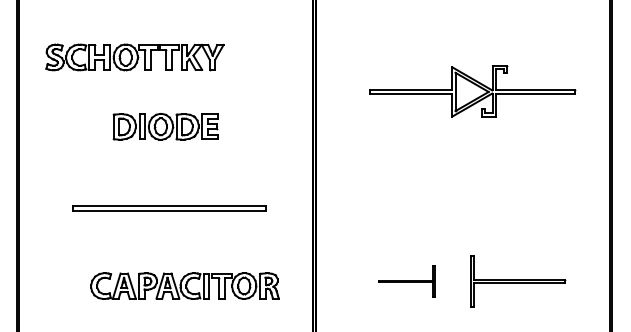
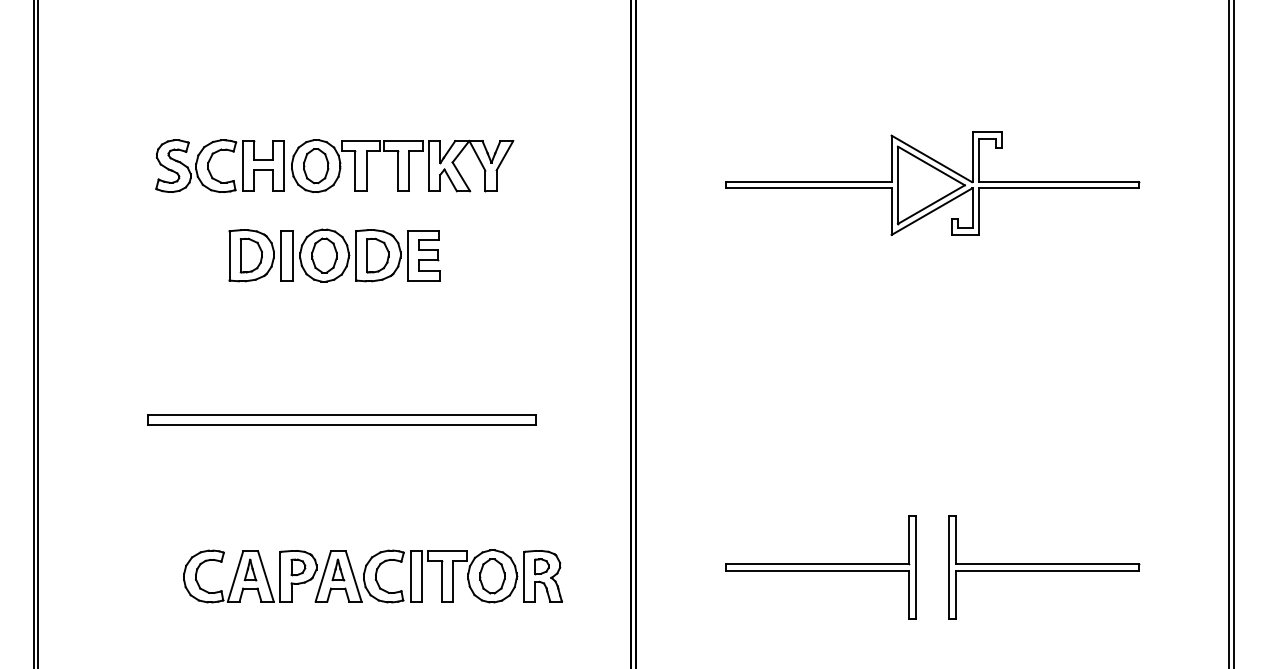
part: (134, 57) -> (333, 166), moved
part: (472, 91) -> (932, 184), moved
part: (406, 281) -> (819, 567), size x1.67

